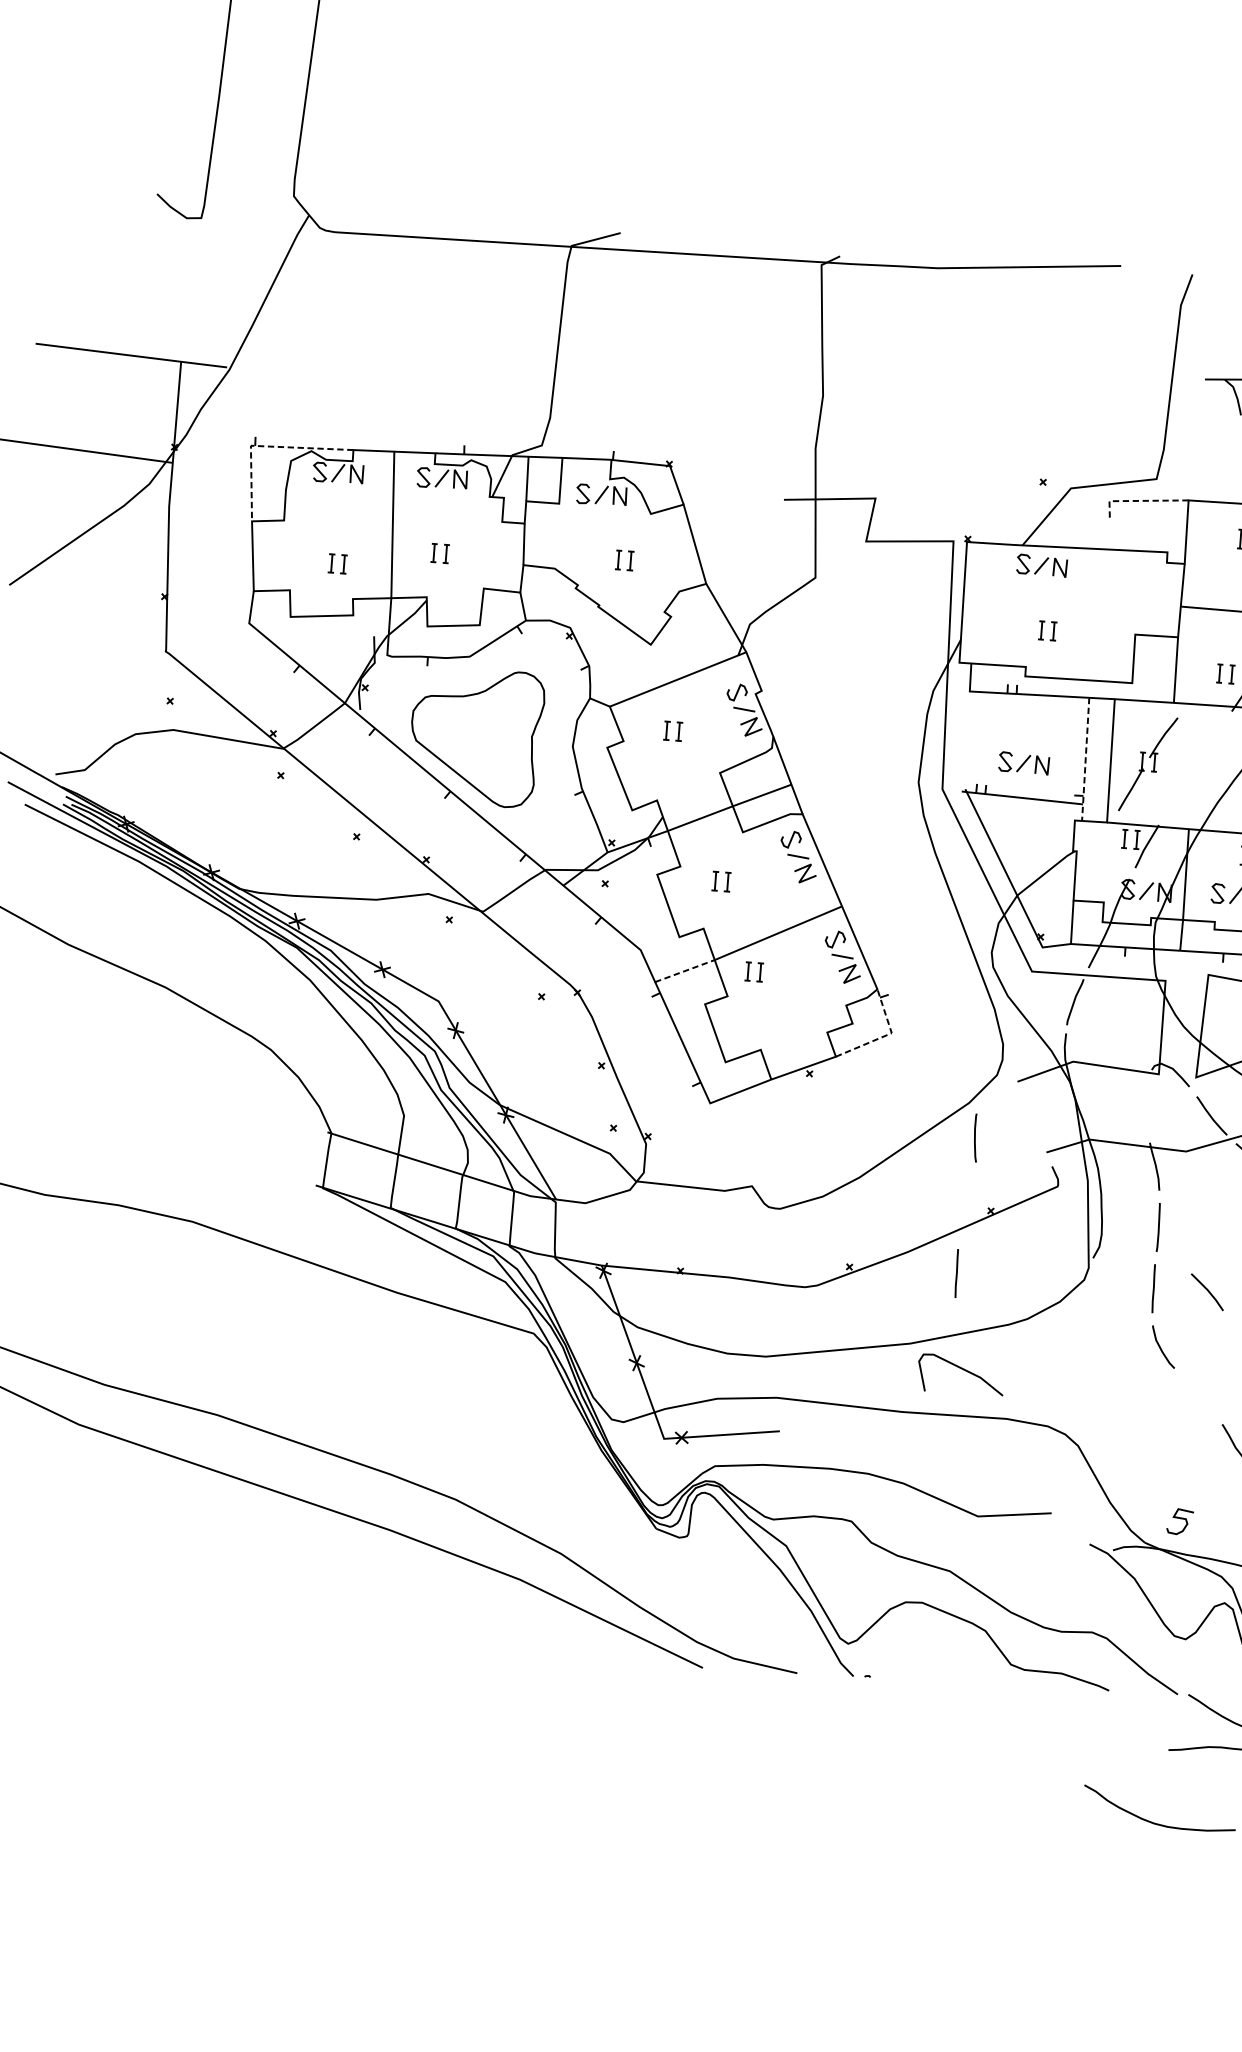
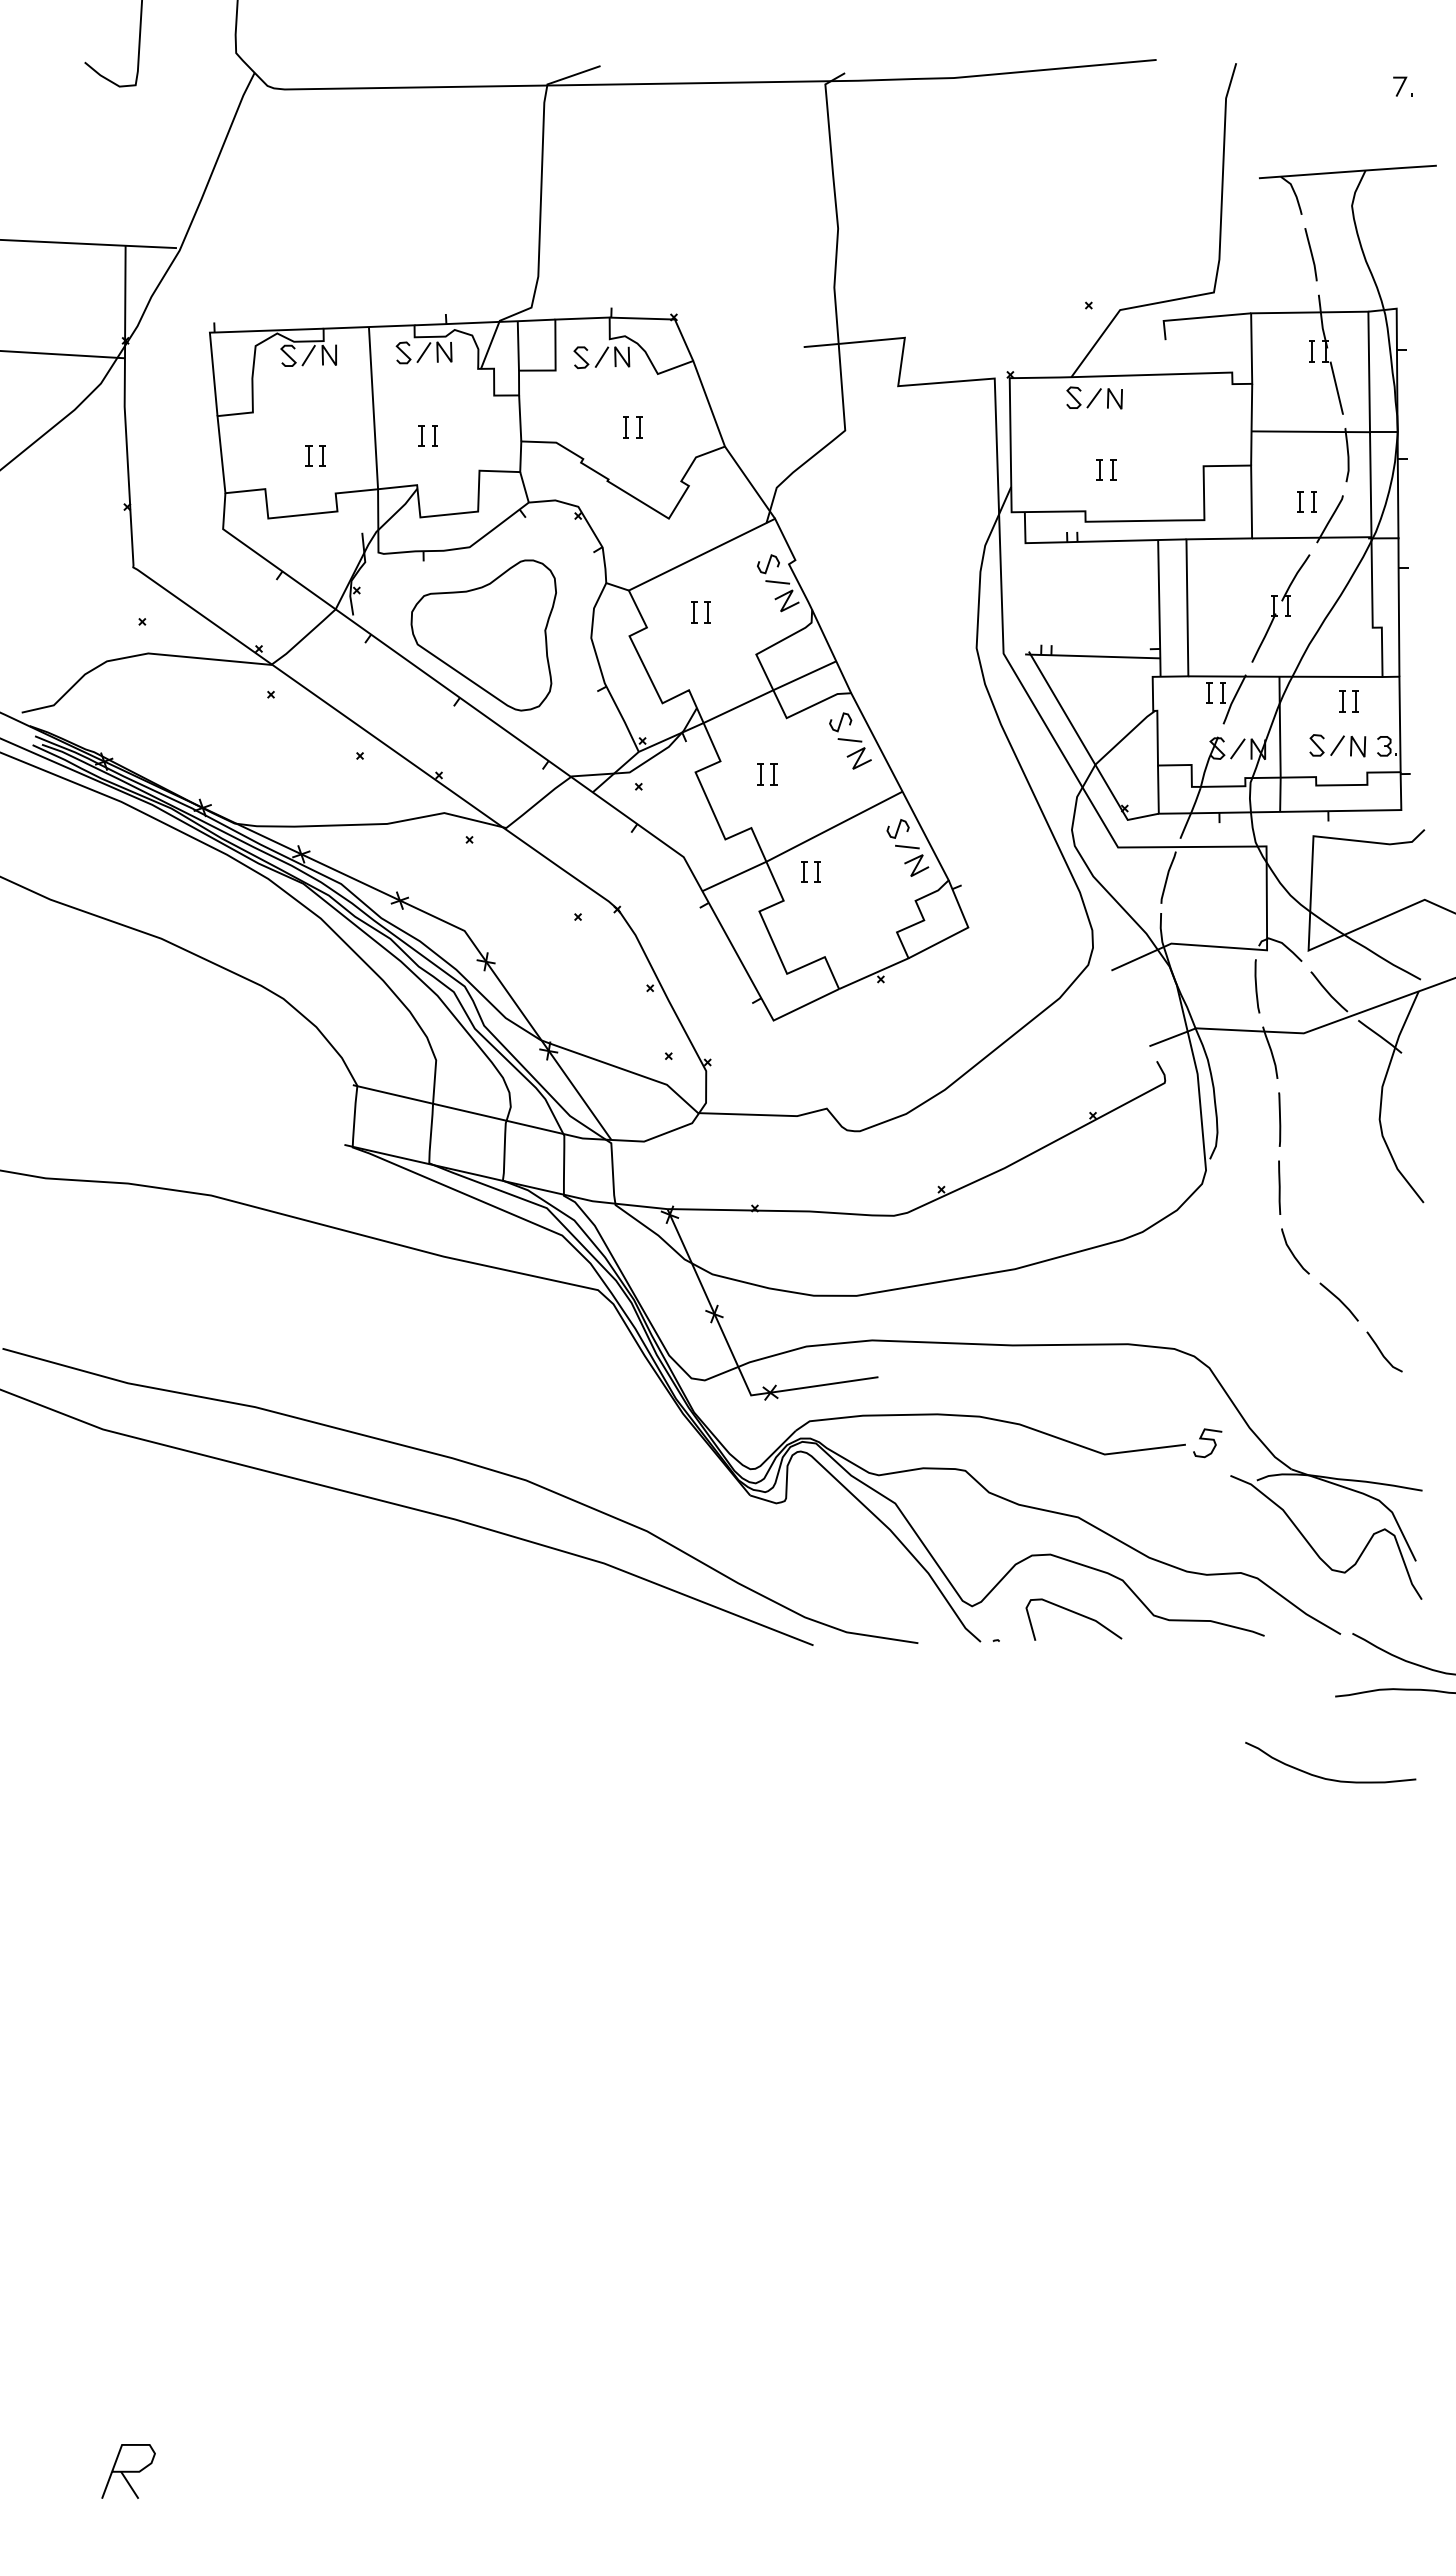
line: (263, 446) -> (223, 332), dashed -> solid
line: (1139, 501) -> (1196, 318), dashed -> solid
line: (1085, 760) -> (1159, 609), dashed -> solid
part: (1024, 762) -> (1091, 617), removed
part: (1147, 764) -> (1280, 608), moved
line: (684, 971) -> (733, 876), dashed -> solid
line: (886, 1035) -> (962, 930), dashed -> solid
curve: (976, 1138) -> (1257, 986), moved
line: (956, 1273) -> (1060, 1187), removed
line: (1206, 1290) -> (1338, 1300), moved
curve: (963, 1370) -> (1076, 1614), moved
curve: (1180, 1519) -> (1207, 1440), moved

